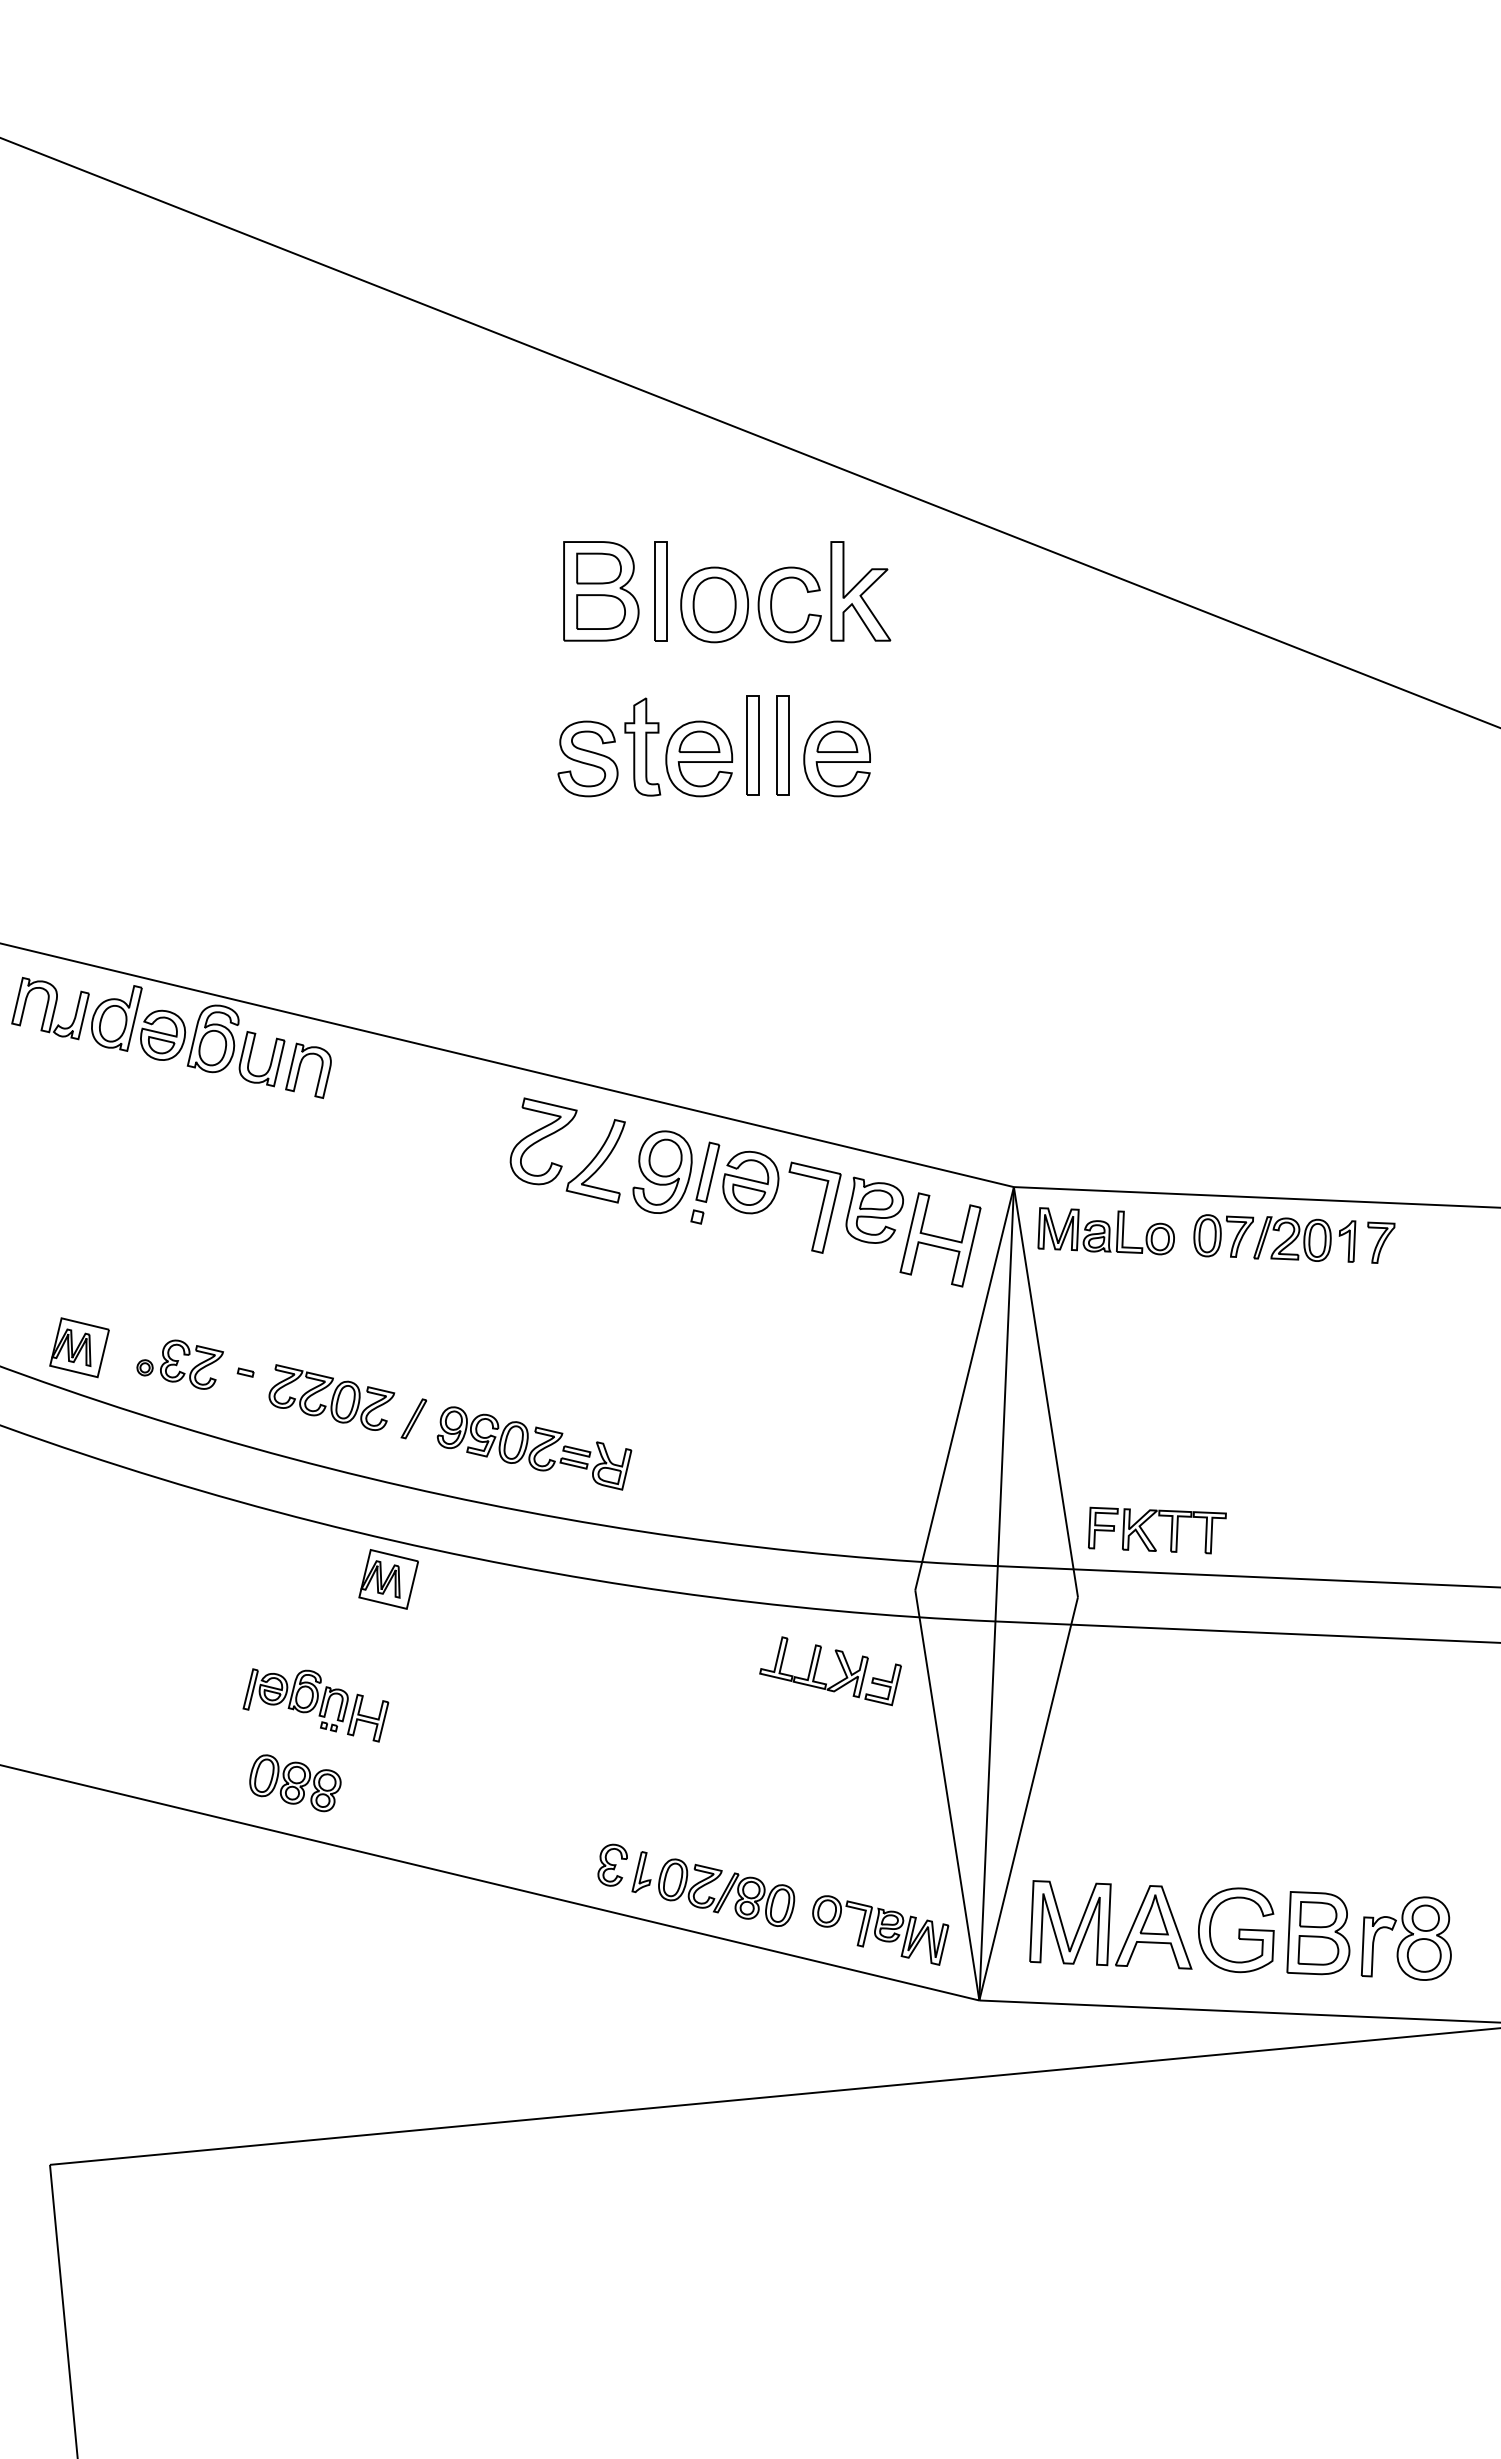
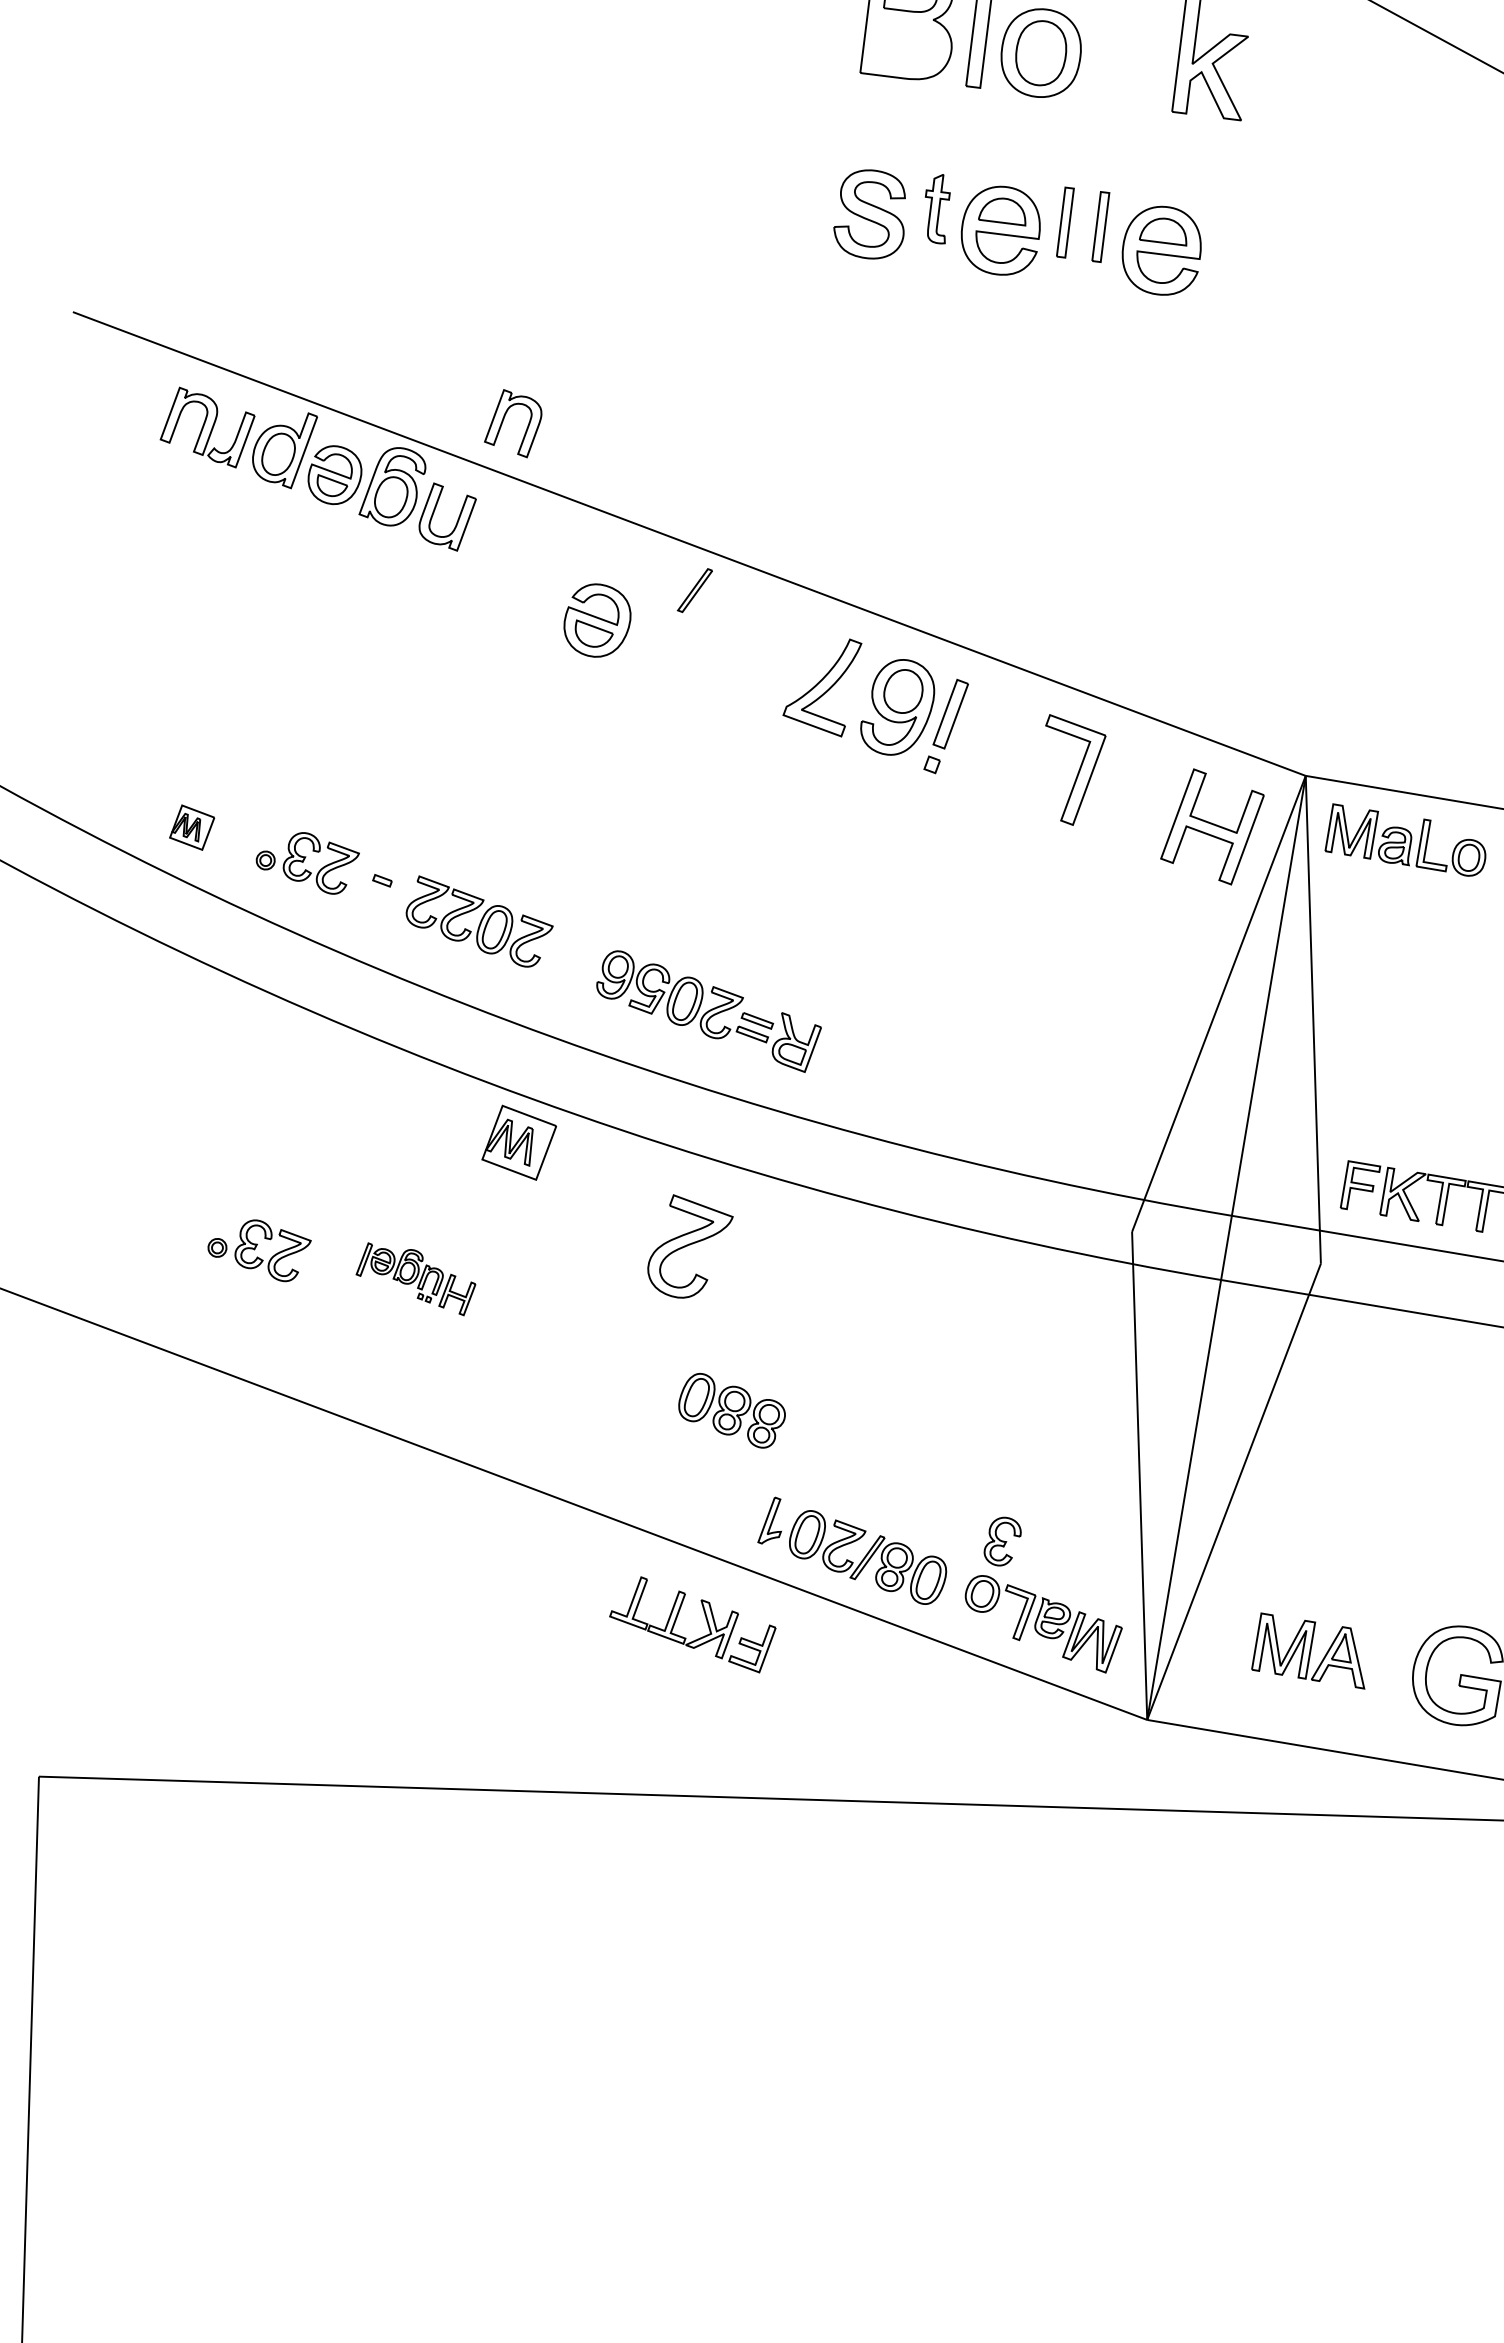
part: (772, 601) -> (1109, 57), removed
part: (600, 611) -> (907, 44), removed
part: (752, 745) -> (1064, 222), size x0.6
part: (782, 745) -> (1099, 227), size x0.6
part: (642, 746) -> (936, 207), size x0.6
part: (300, 1067) -> (504, 418), moved
part: (543, 1141) -> (689, 1248), moved
part: (750, 1182) -> (597, 620), moved
part: (874, 1209) -> (1139, 781), removed
part: (79, 1347) -> (192, 827), size x0.6
part: (413, 1418) -> (694, 590), moved
part: (841, 1666) -> (706, 1619), moved
part: (179, 1696) -> (258, 1248), added
part: (315, 1705) -> (415, 1279), size x0.7
part: (295, 1783) -> (732, 1411), moved
part: (612, 1864) -> (1002, 1540), moved
part: (1110, 1924) -> (1311, 1650), size x0.6

